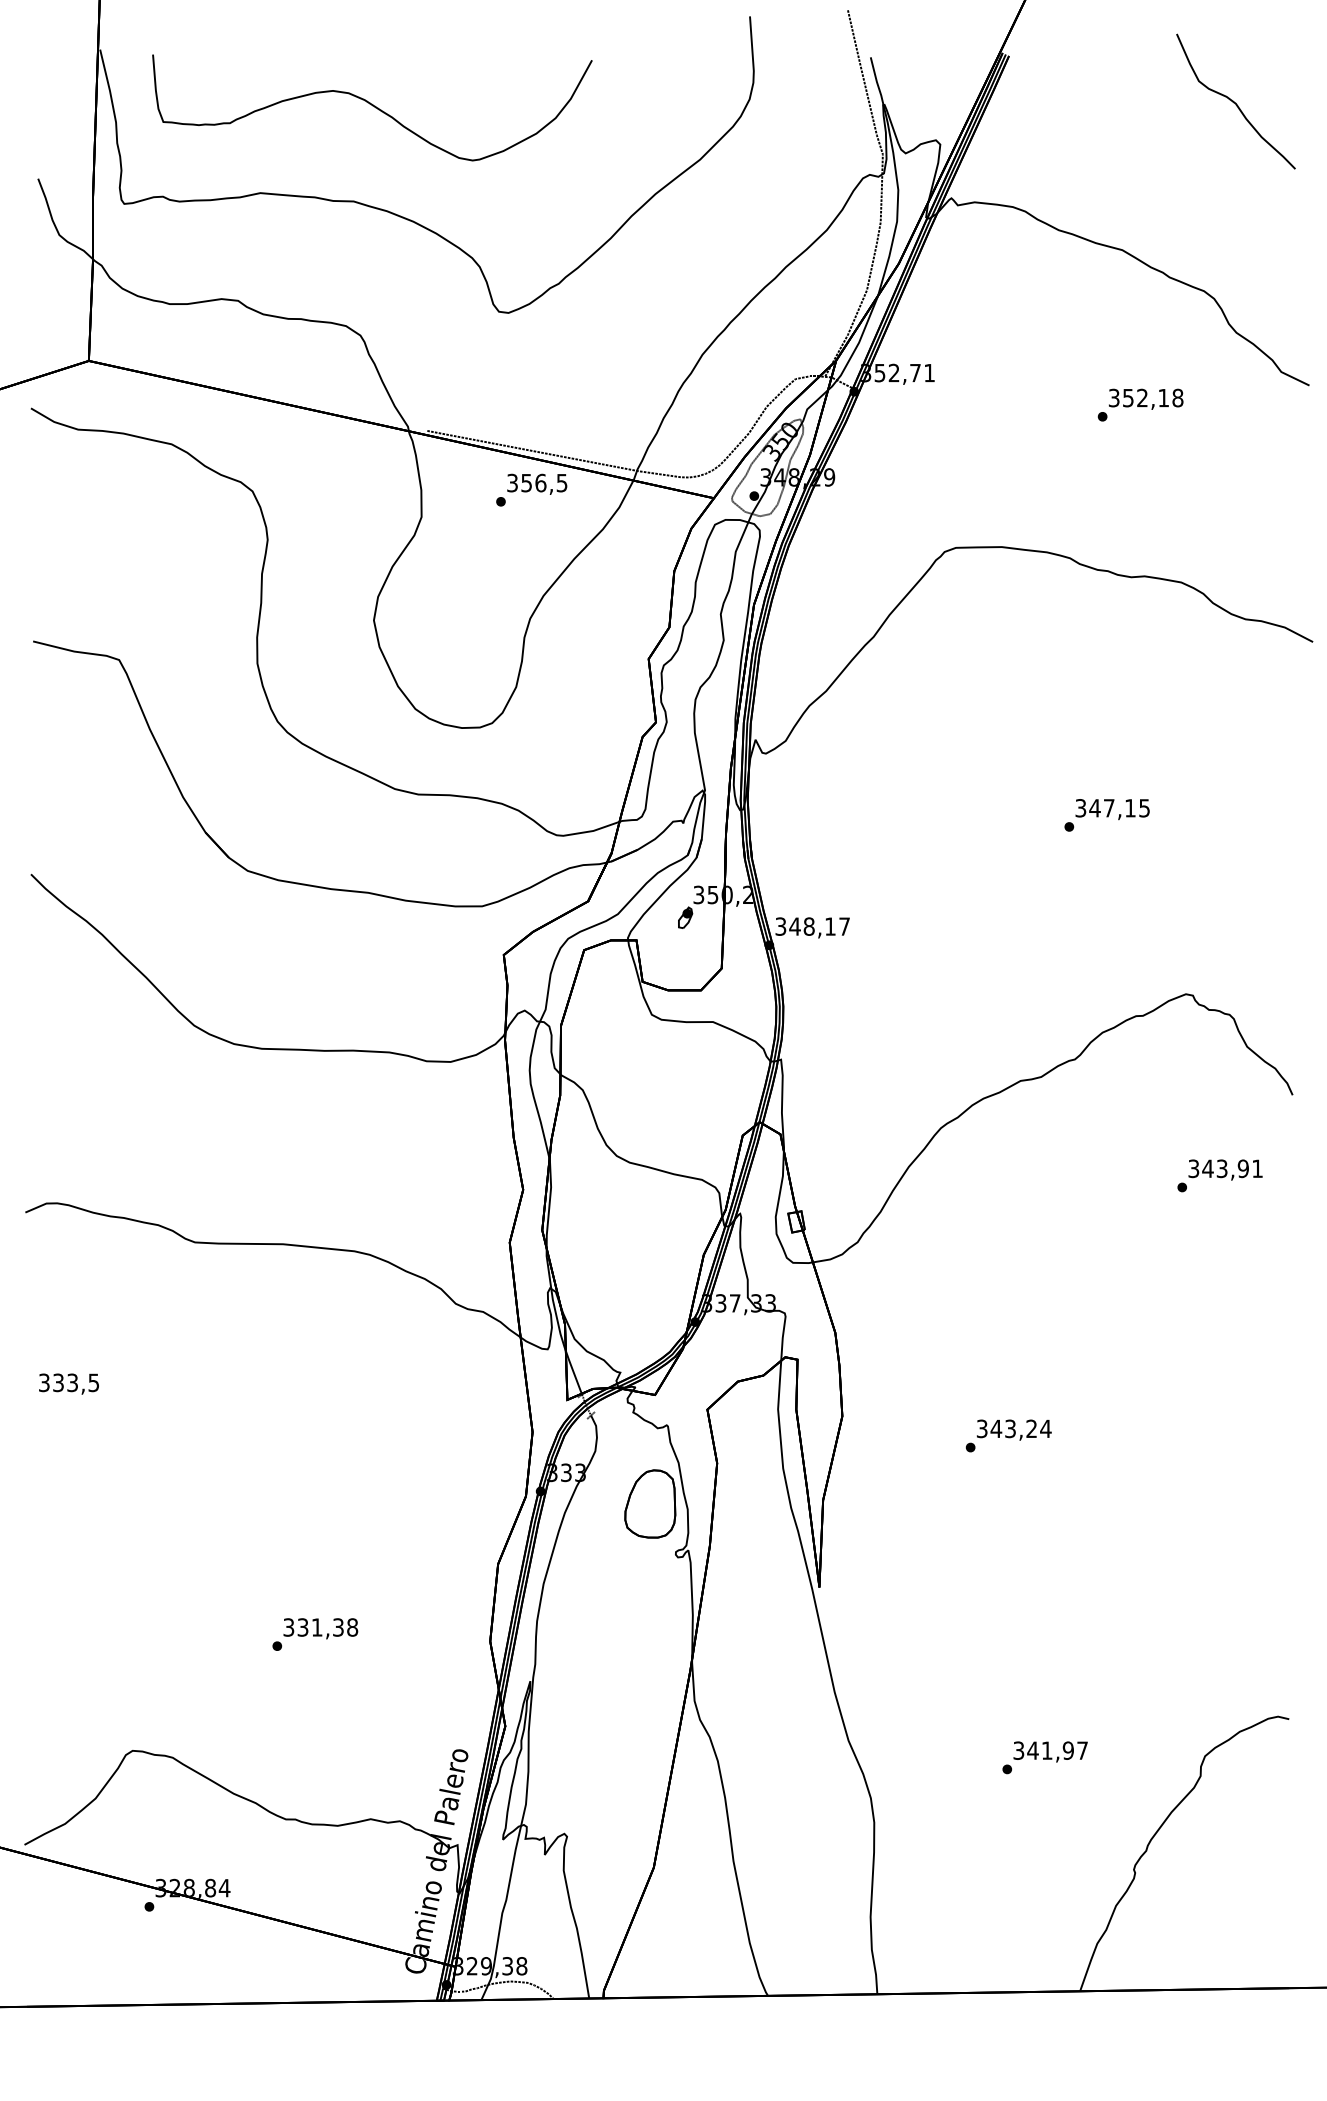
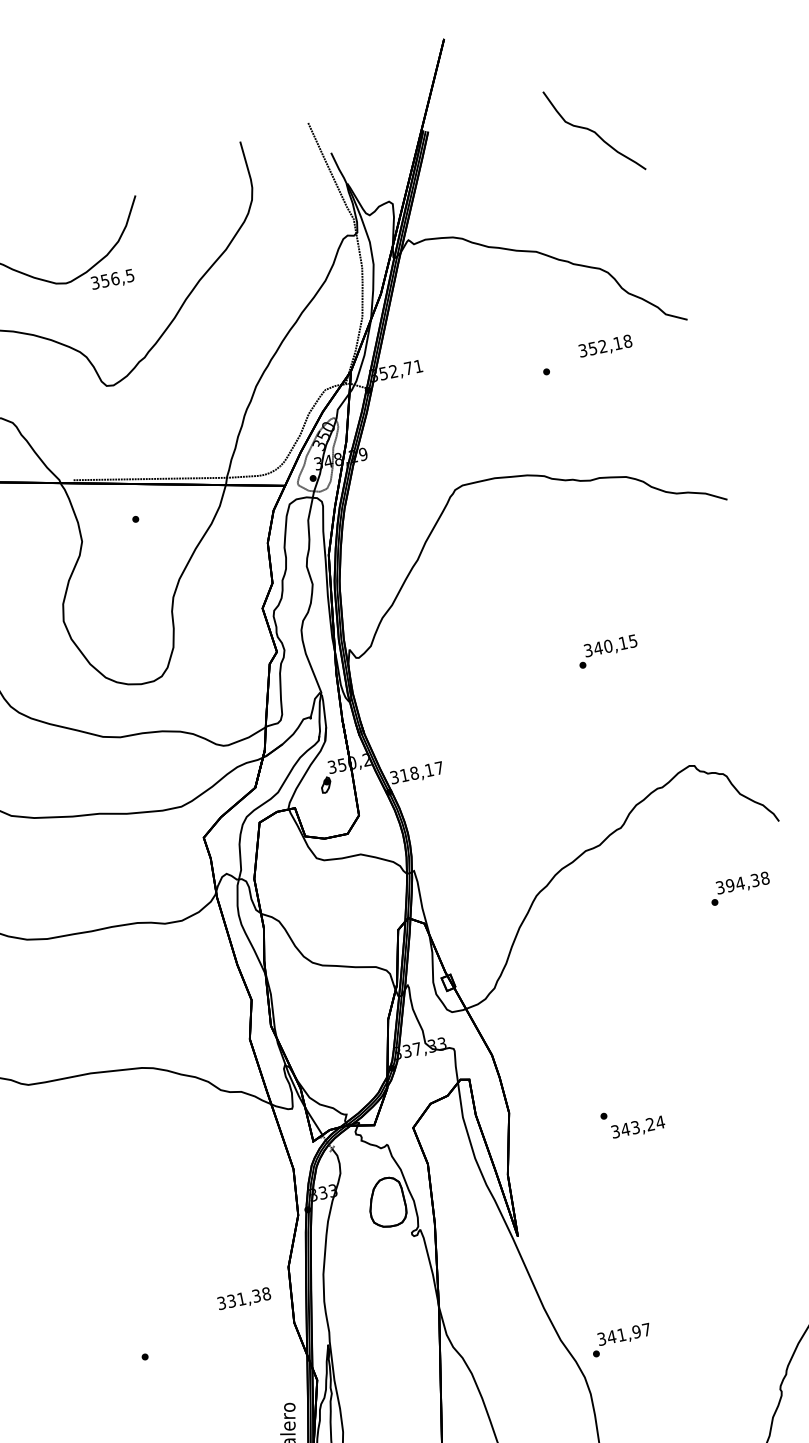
text: (1146, 398) -> (605, 346), moved
text: (537, 483) -> (112, 279), moved
text: (1108, 808) -> (607, 646), 347,15 -> 340,15
text: (794, 926) -> (404, 775), 348,17 -> 318,17
text: (1232, 1168) -> (747, 881), 343,91 -> 394,38
text: (1014, 1429) -> (638, 1127), moved
text: (320, 1628) -> (244, 1299), moved
text: (1044, 1757) -> (620, 1340), moved

